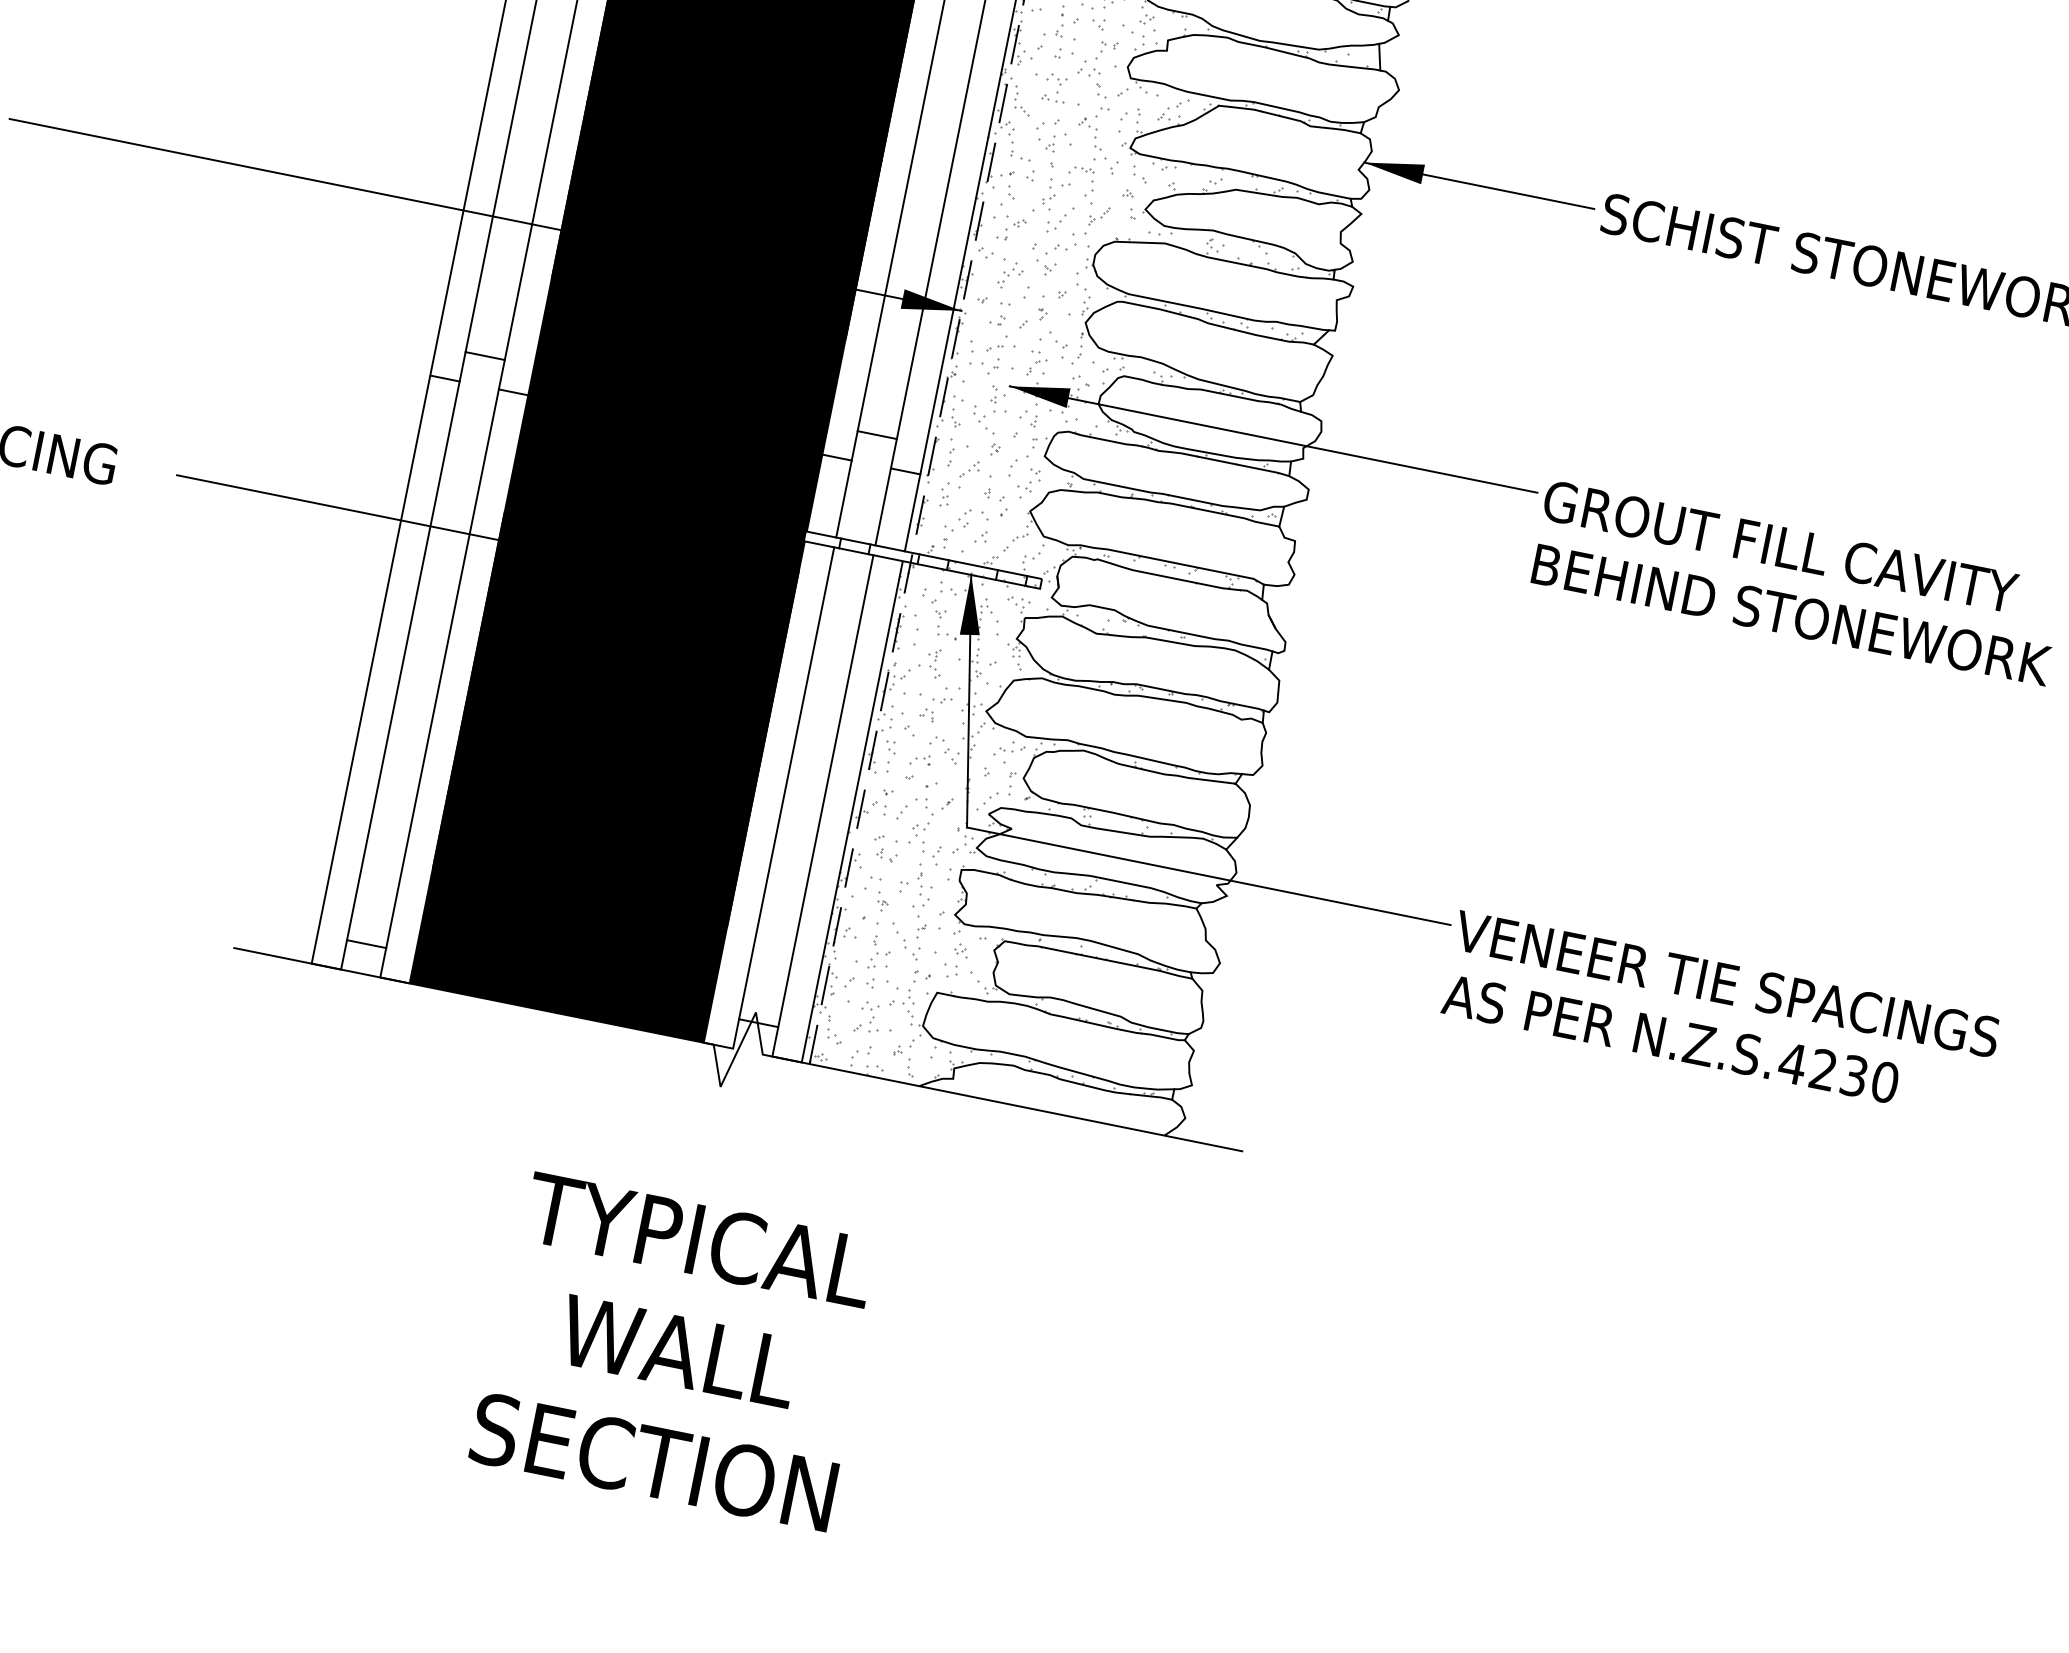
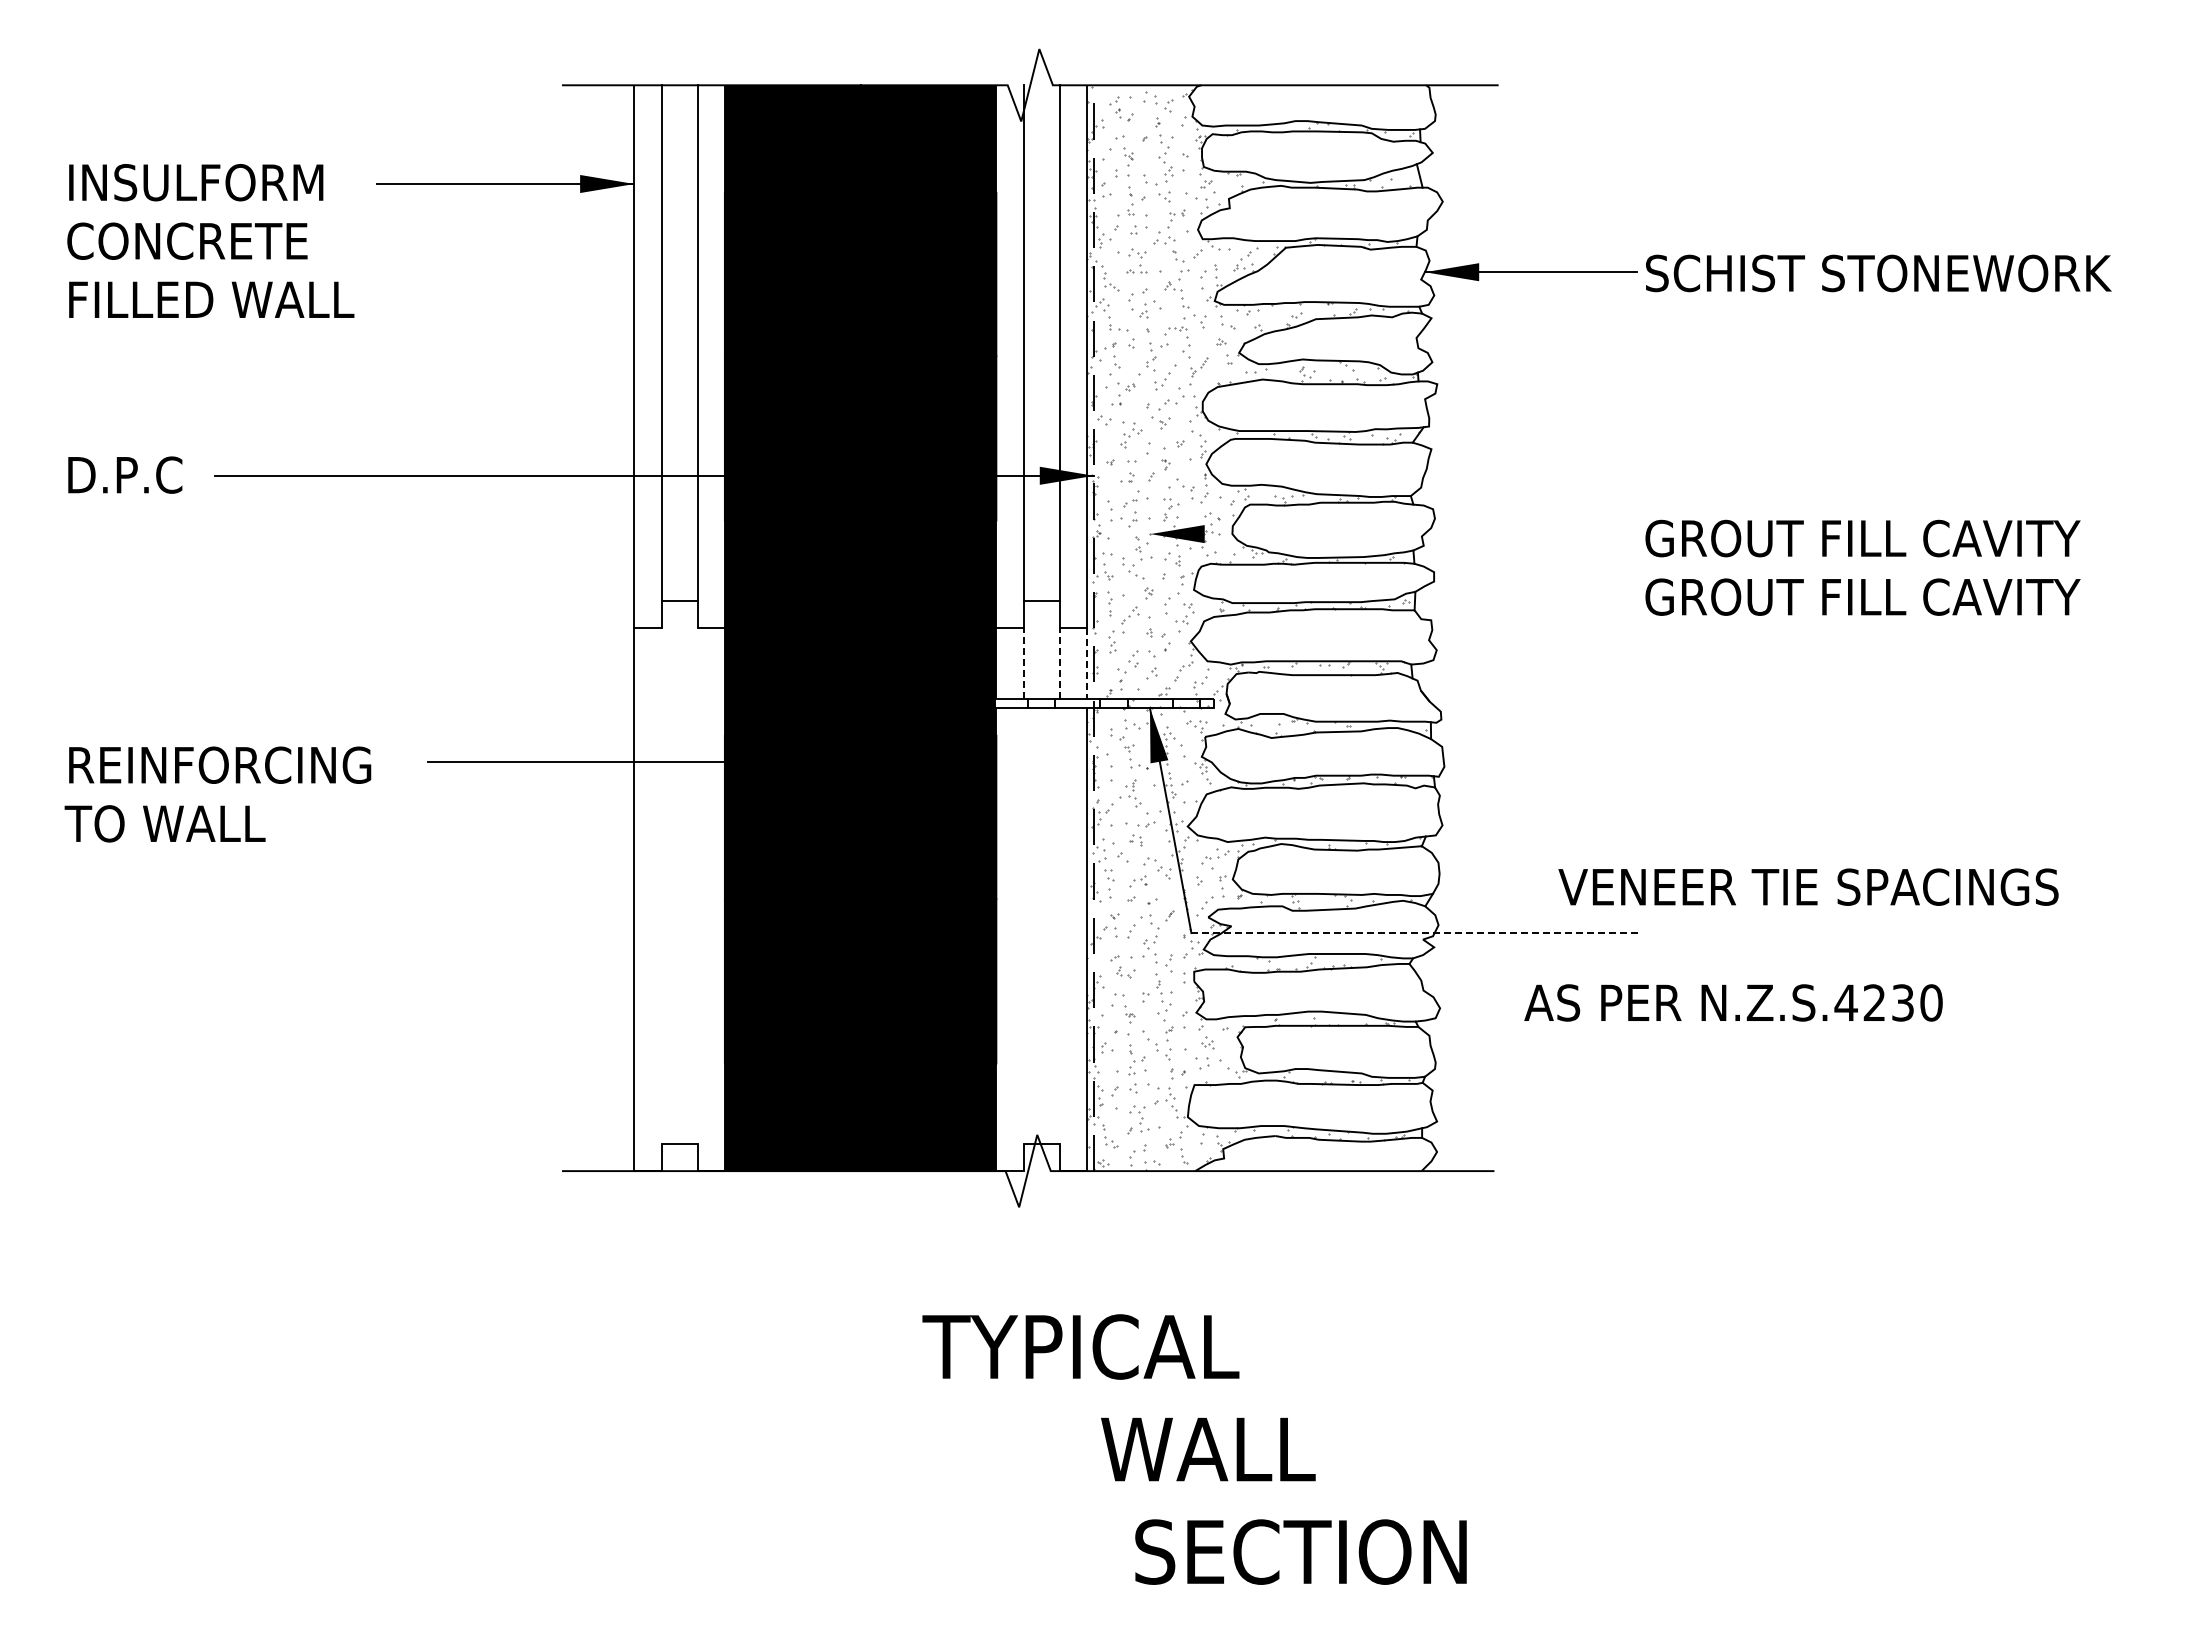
line: (1272, 439) -> (1393, 534), removed
line: (844, 498) -> (1023, 663), solid -> dashed
line: (883, 506) -> (1059, 663), solid -> dashed
line: (912, 512) -> (1086, 663), solid -> dashed
text: (1791, 614) -> (1884, 596), BEHIND STONEWORK -> GROUT FILL CAVITY
line: (403, 660) -> (661, 885), removed
line: (442, 668) -> (697, 885), removed
line: (786, 782) -> (1023, 925), removed
line: (825, 790) -> (1059, 925), removed
line: (1209, 876) -> (1415, 933), solid -> dashed
text: (1727, 983) -> (1808, 886), moved
text: (1670, 1038) -> (1733, 1002), moved
text: (699, 1239) -> (1080, 1346), moved
text: (678, 1351) -> (1208, 1449), moved
text: (653, 1461) -> (1300, 1551), moved

